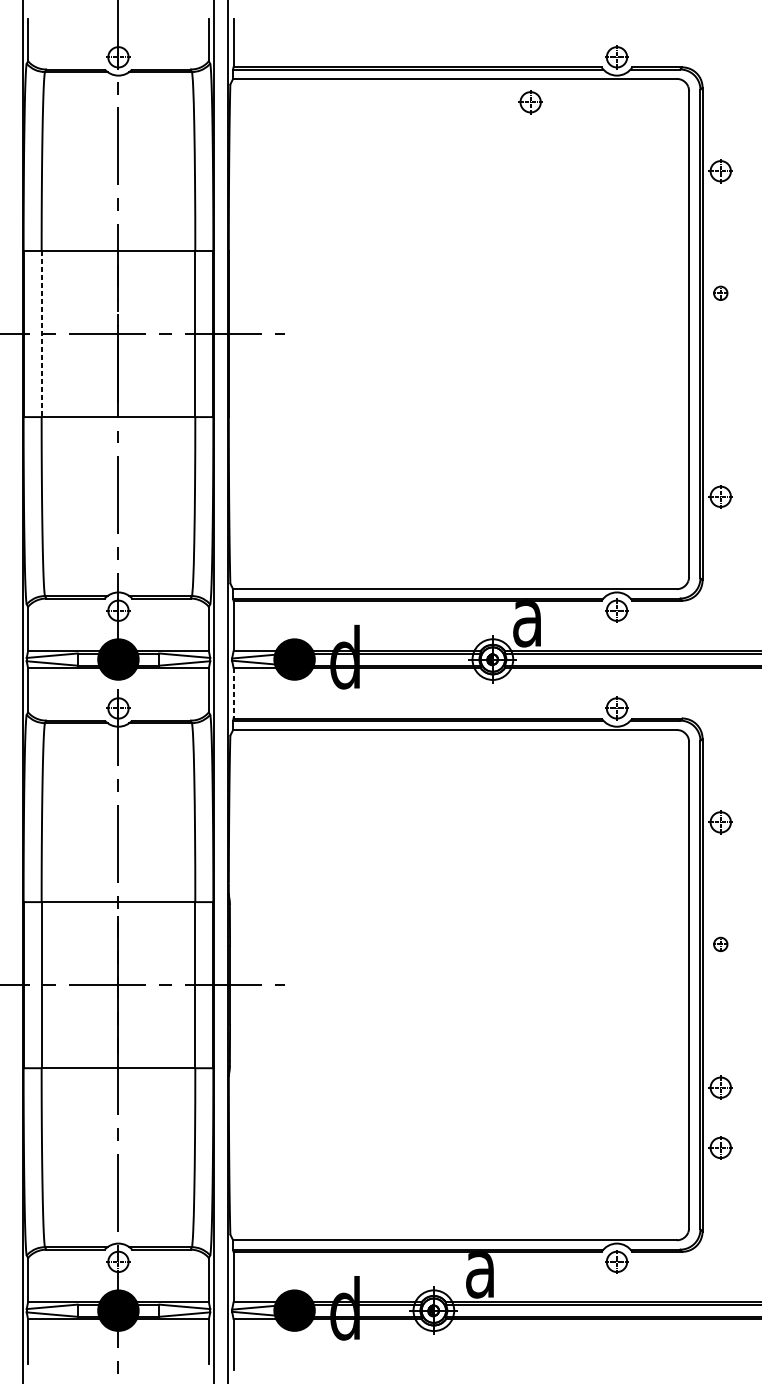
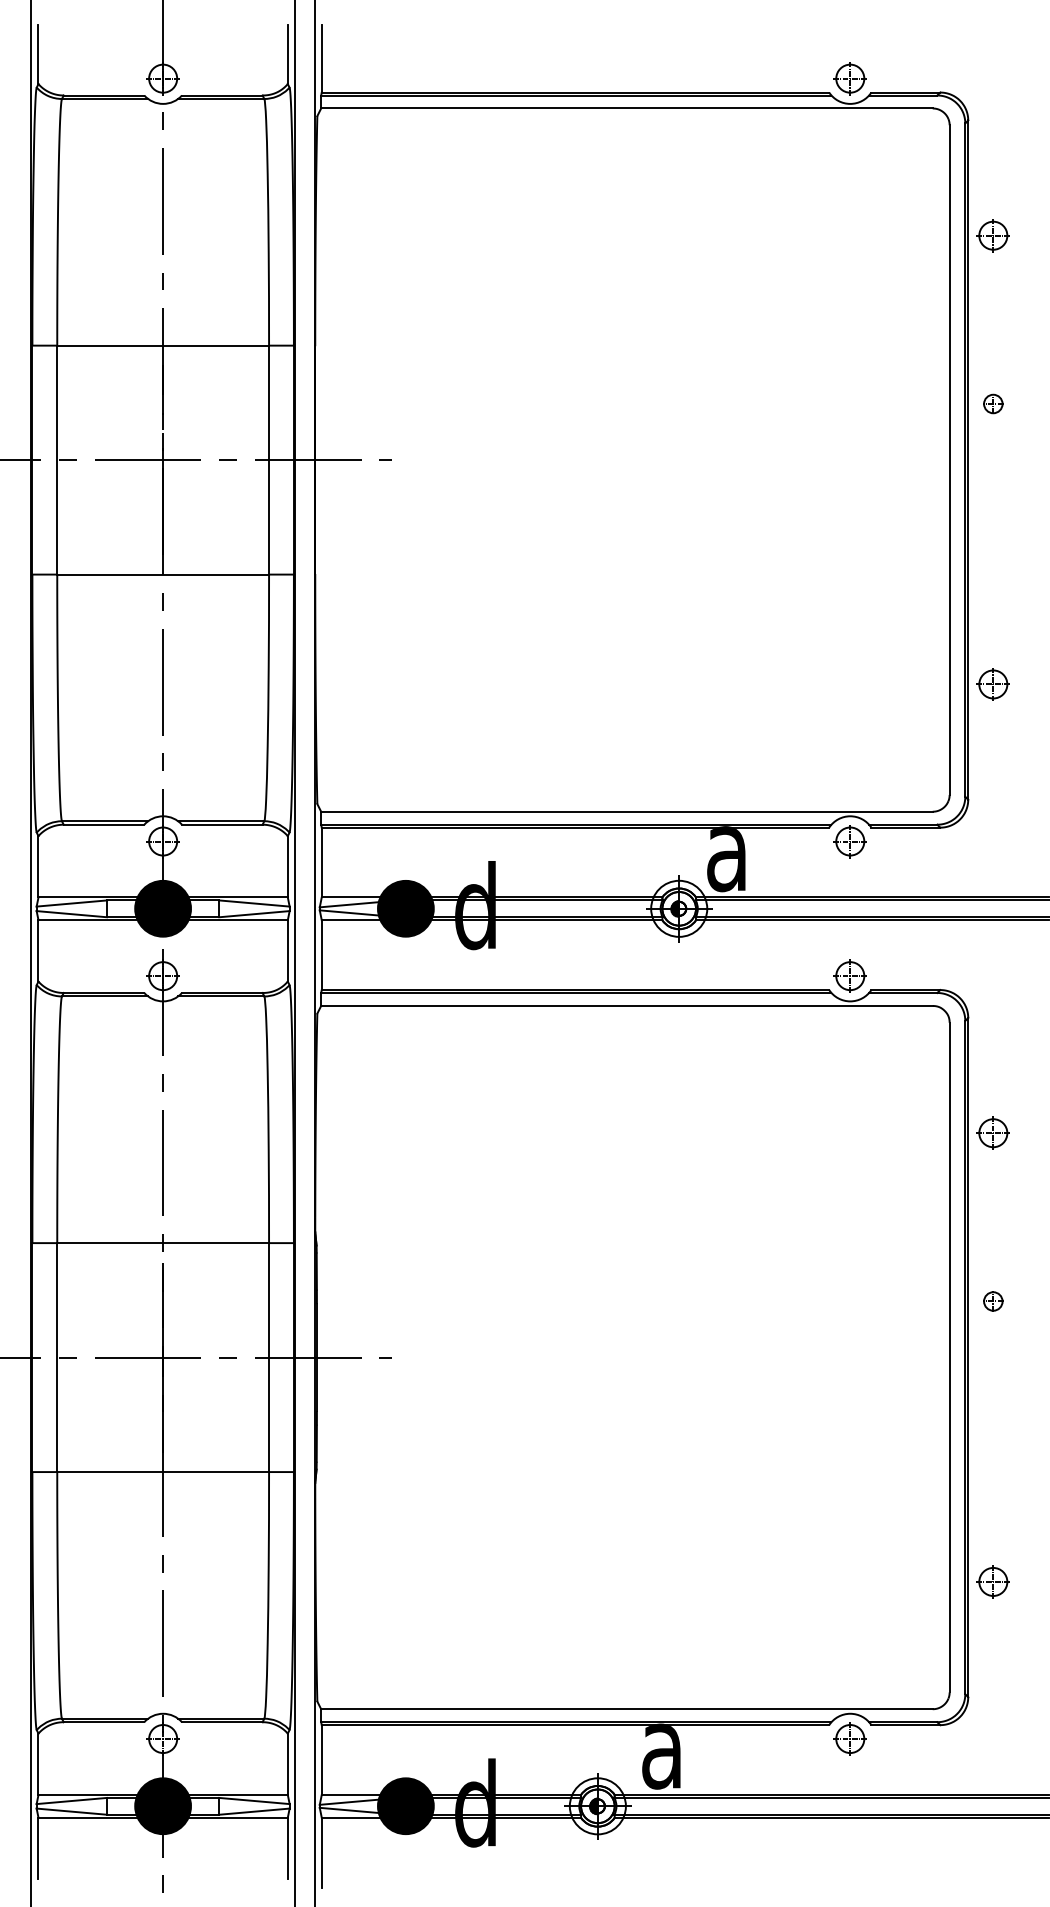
part: (530, 102) -> (730, 140), removed
line: (41, 334) -> (57, 460), dashed -> solid
line: (233, 693) -> (321, 955), dashed -> solid
part: (720, 1087) -> (992, 1498), removed

